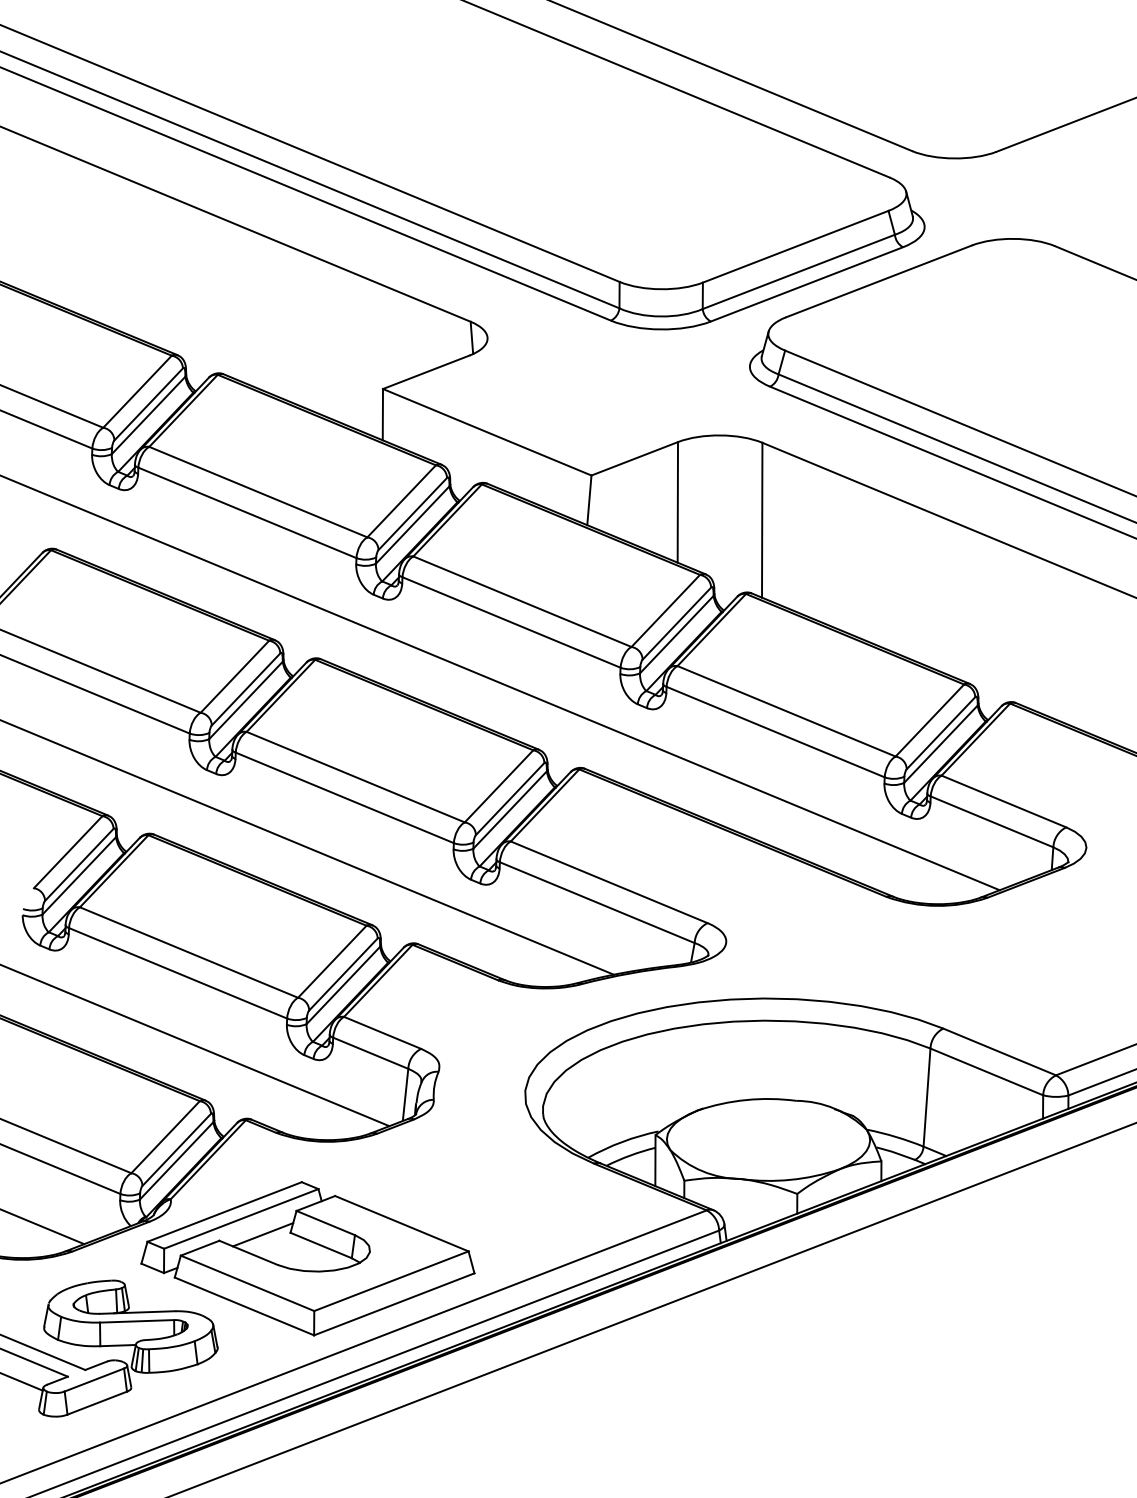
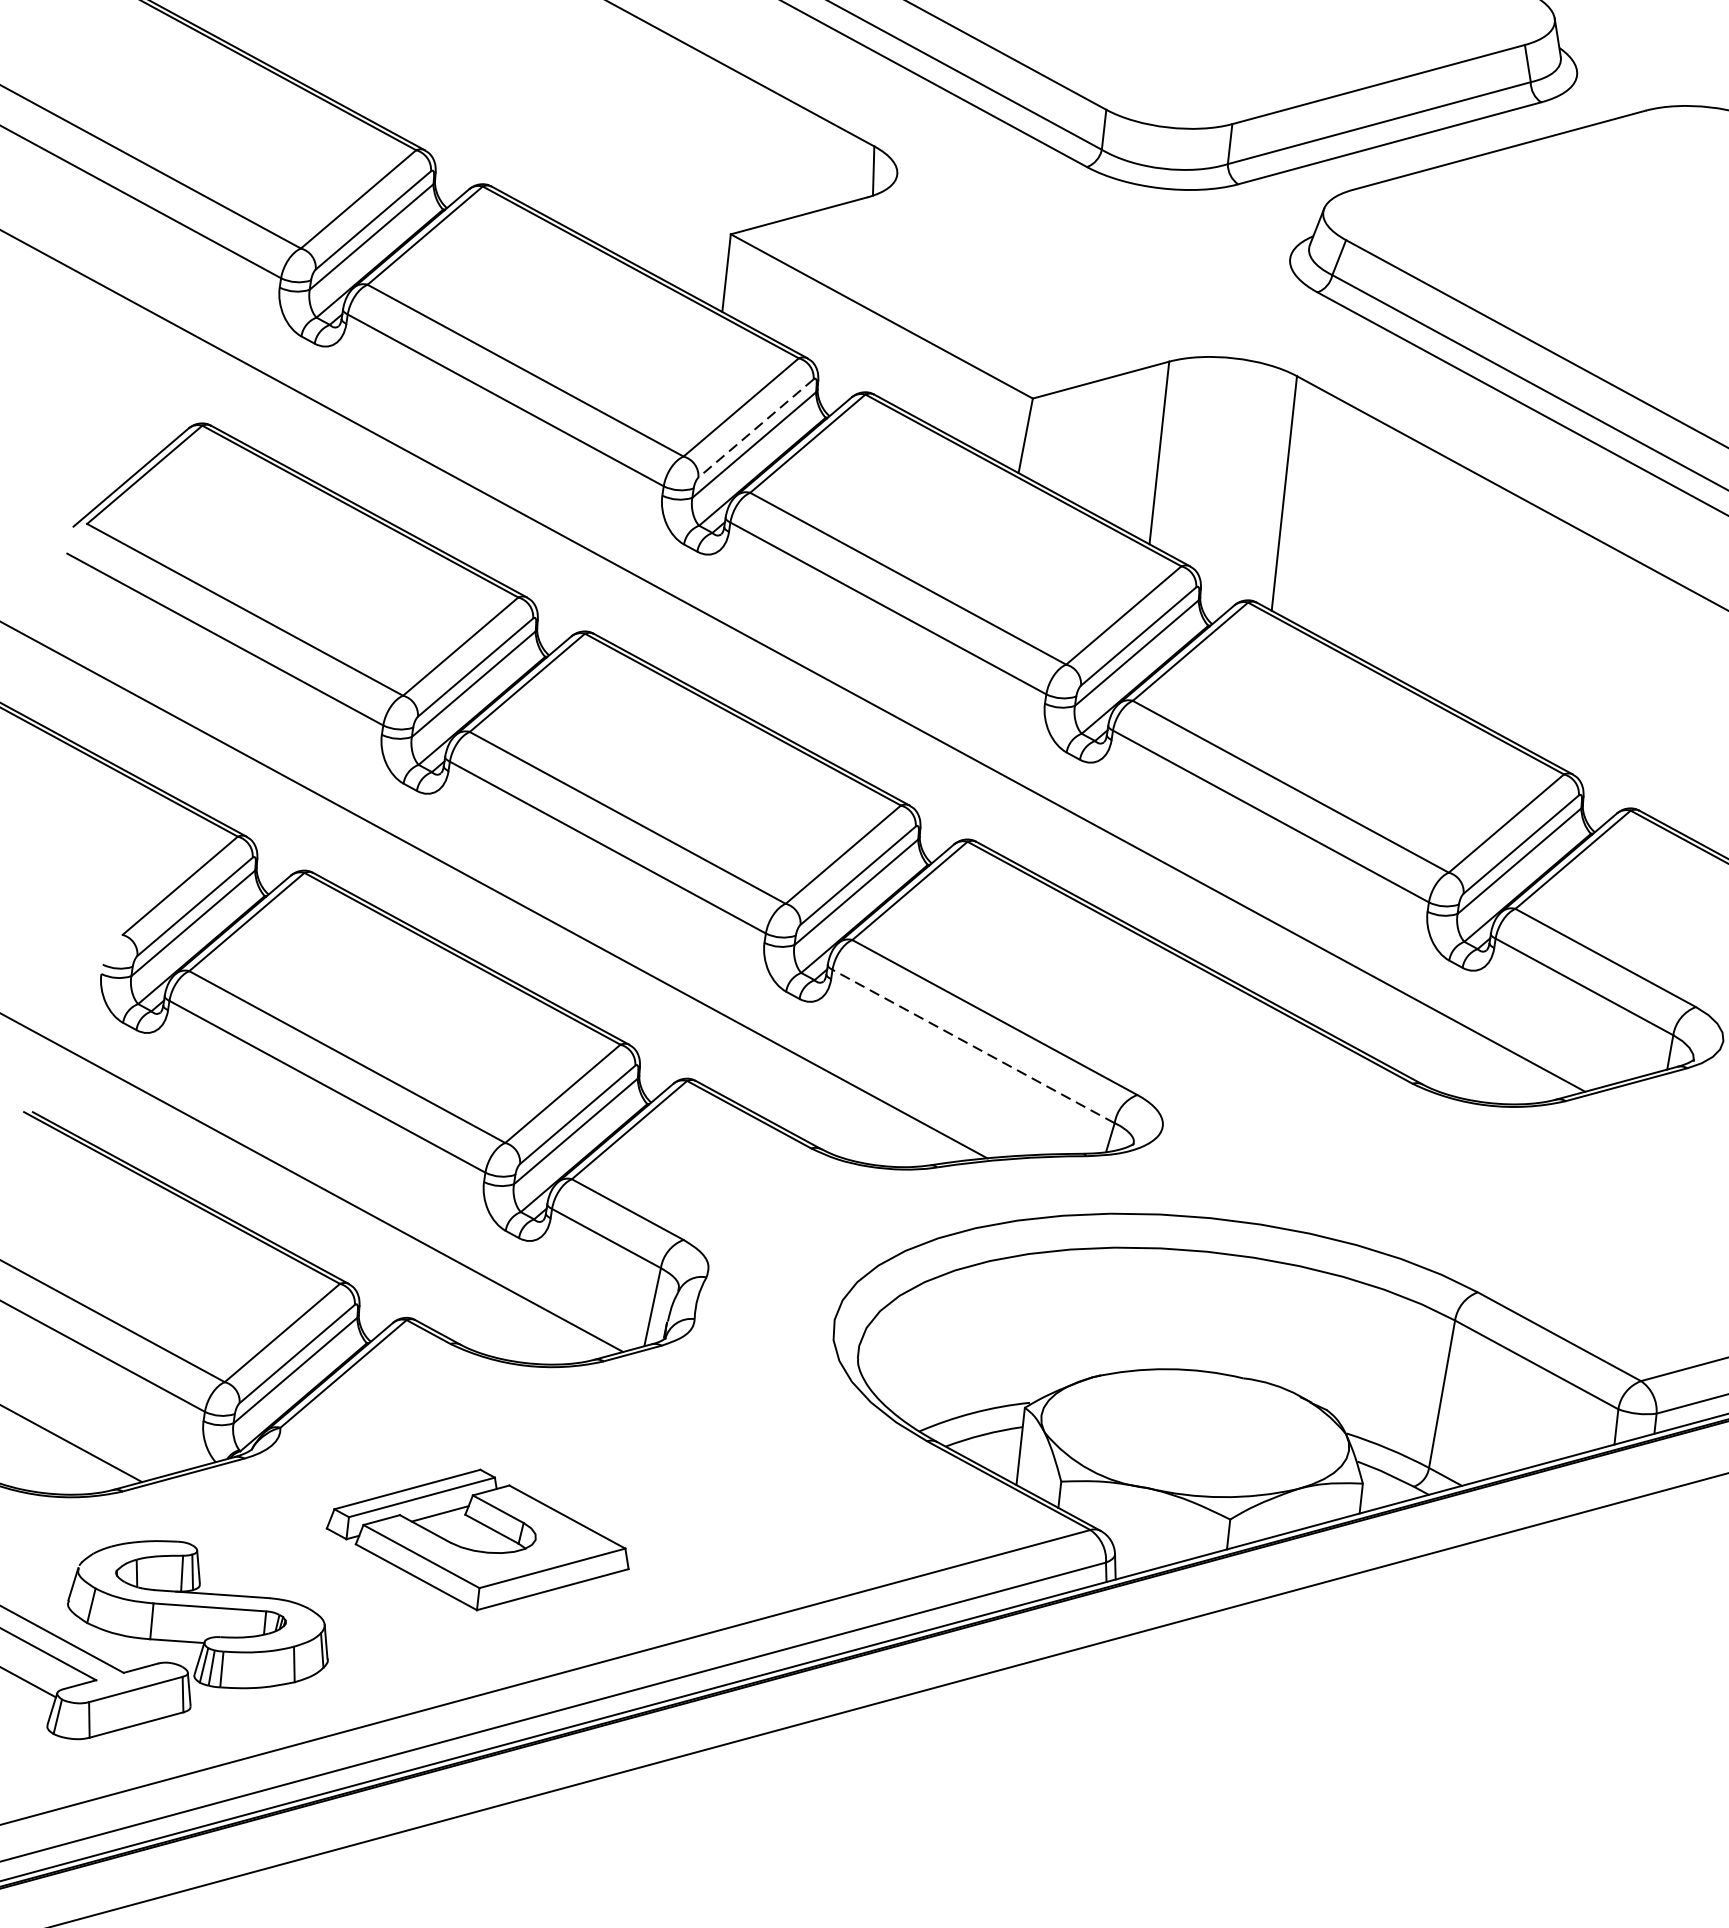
line: (412, 514) -> (755, 429), solid -> dashed
line: (596, 902) -> (972, 1046), solid -> dashed
part: (307, 1258) -> (478, 1539), size x0.6

